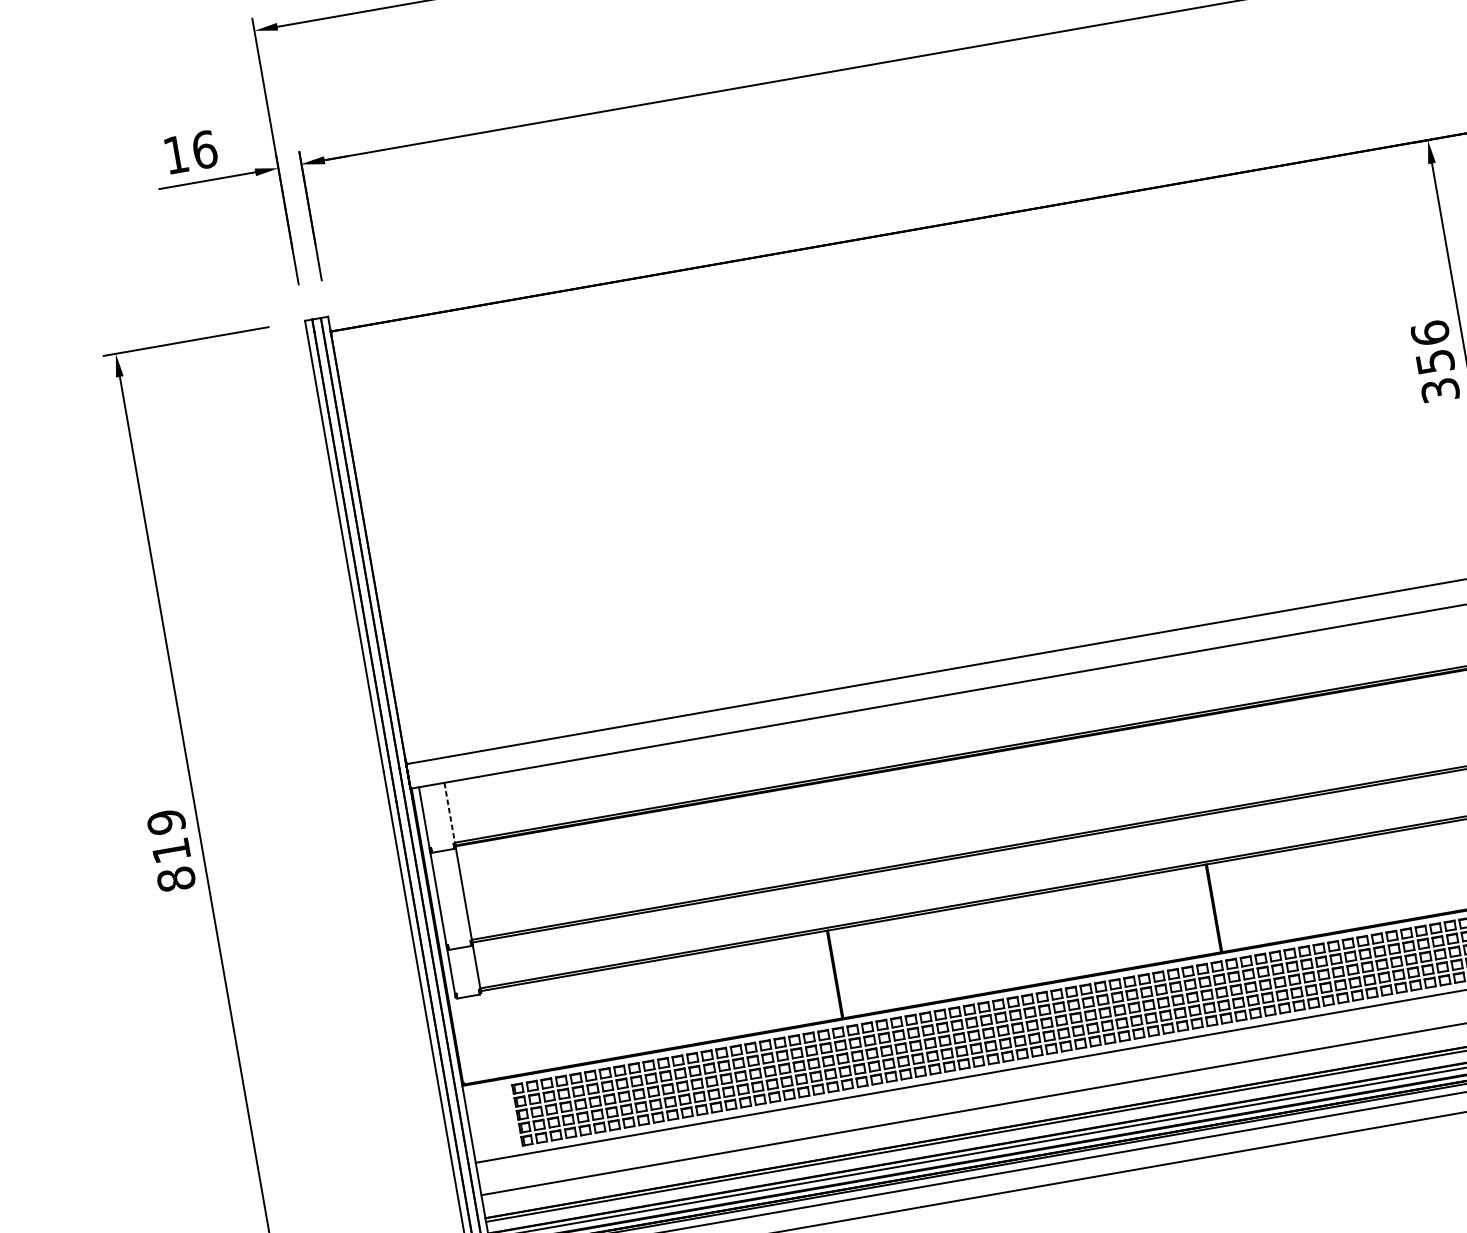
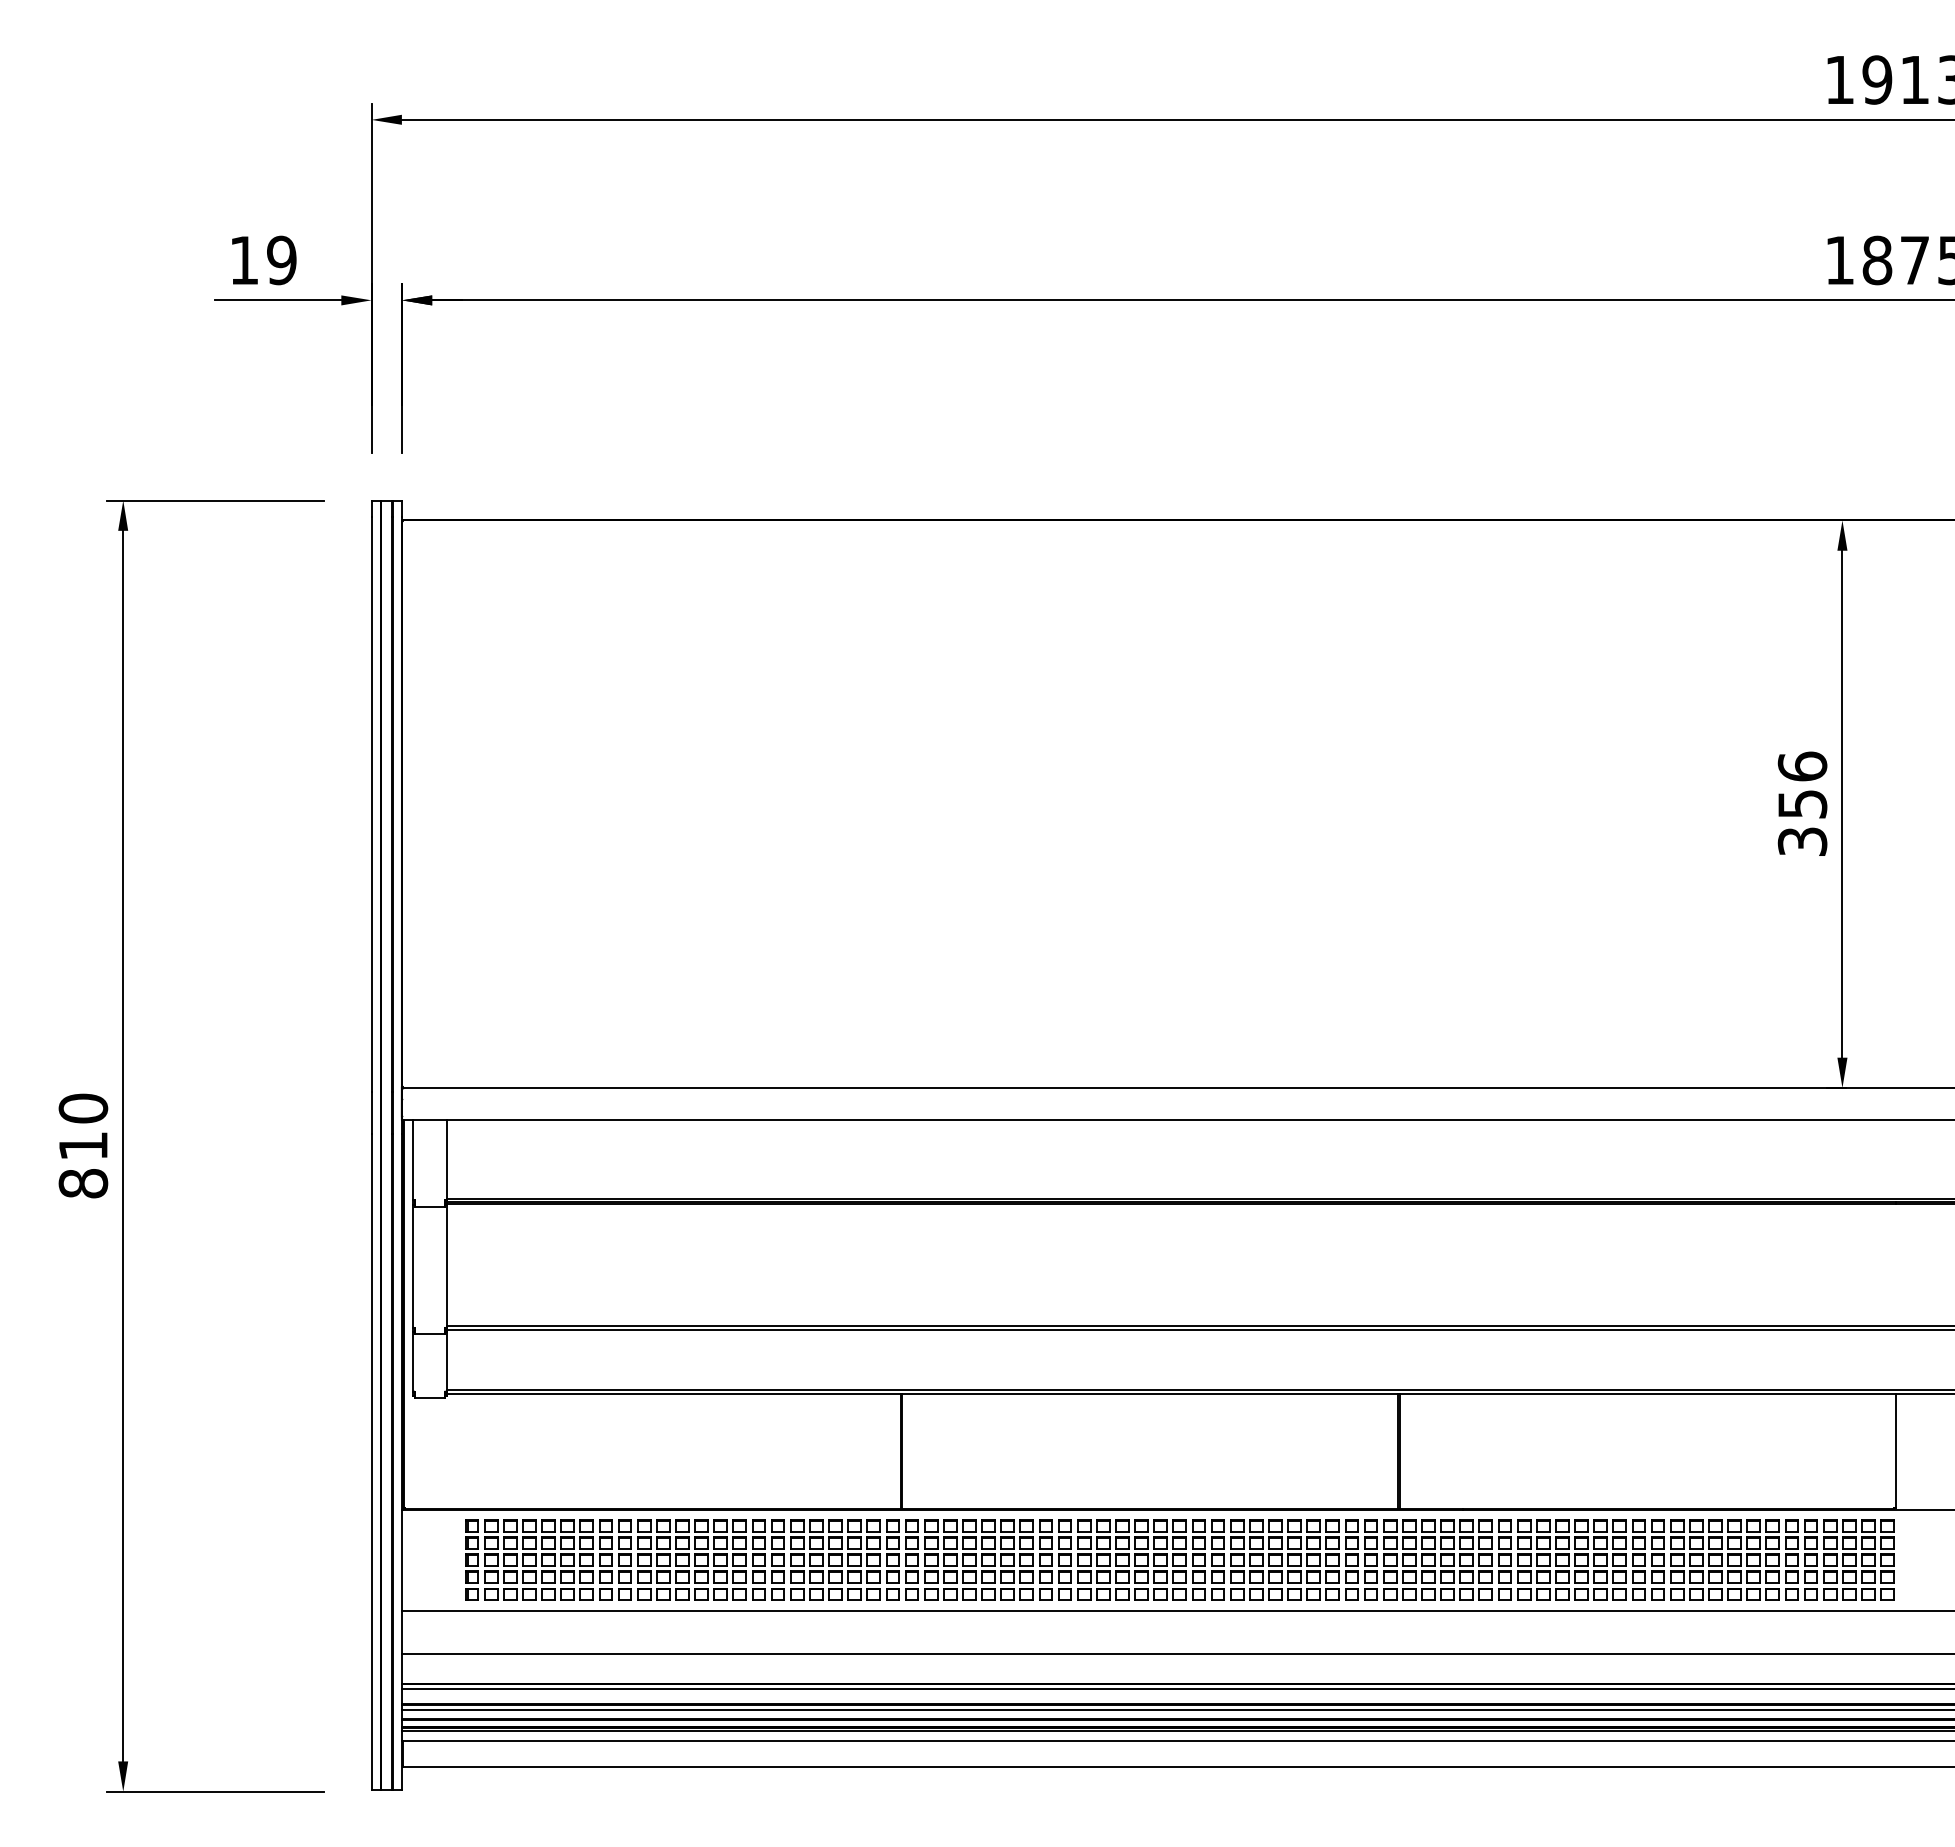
text: (204, 149) -> (281, 260), 16 -> 19
line: (449, 813) -> (446, 1160), dashed -> solid
text: (166, 822) -> (83, 1108), 819 -> 810

